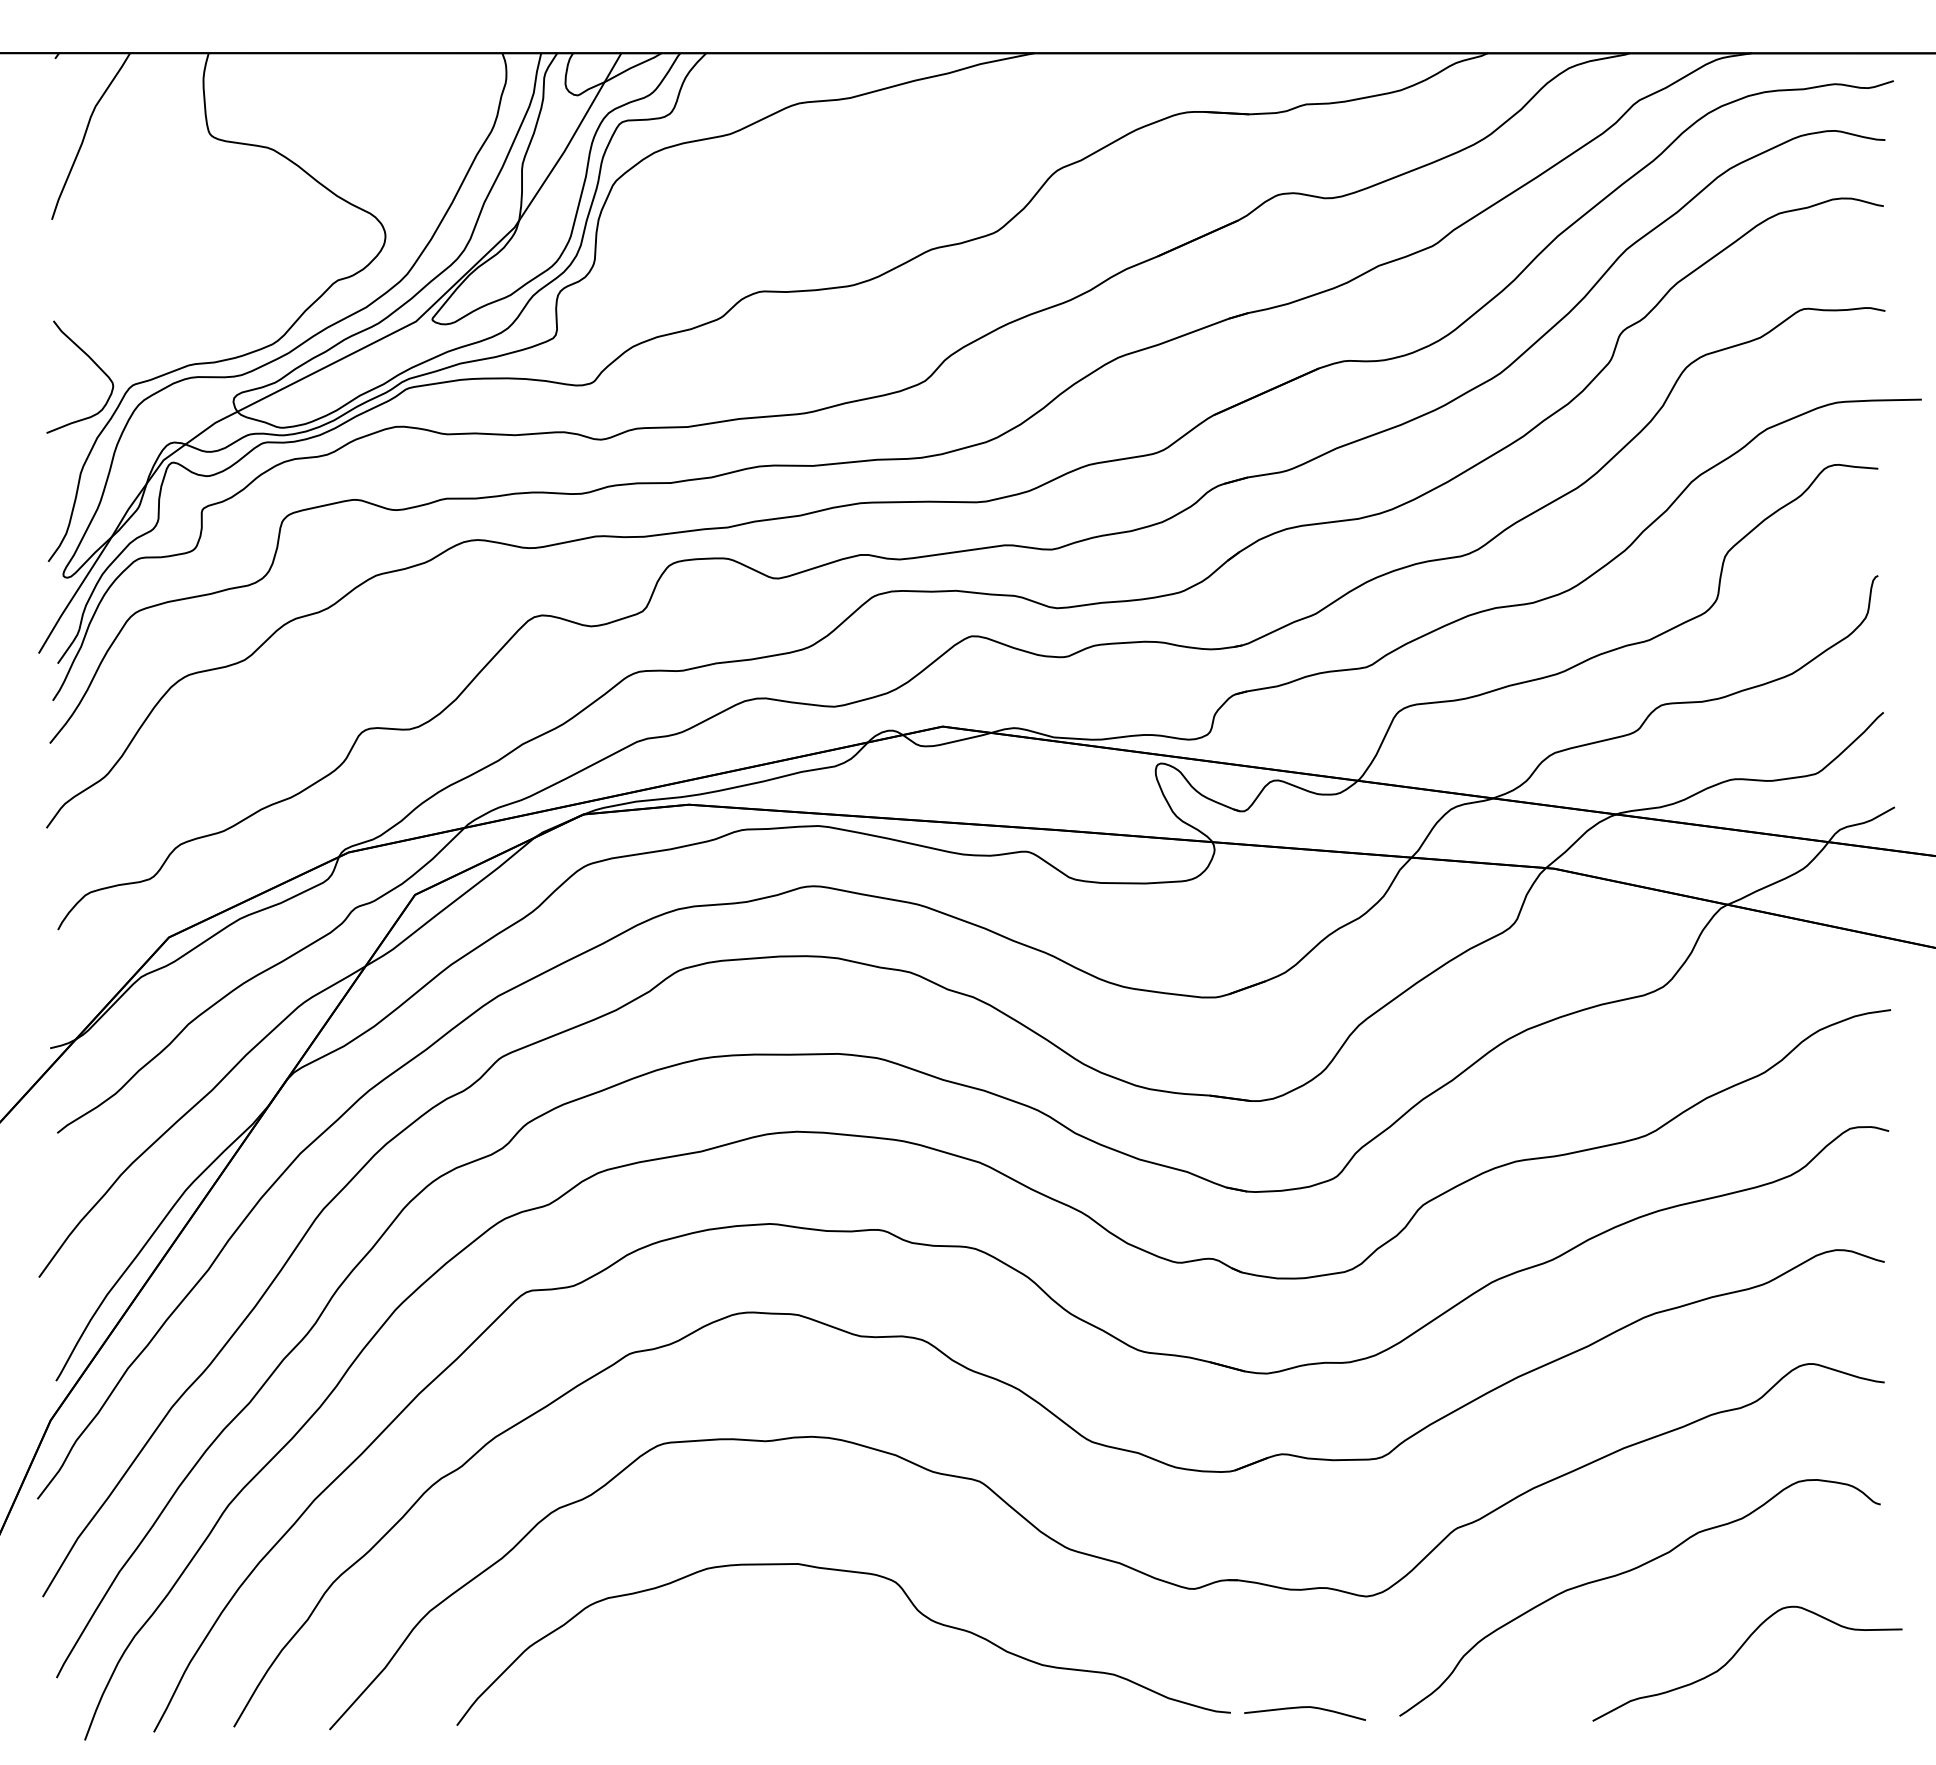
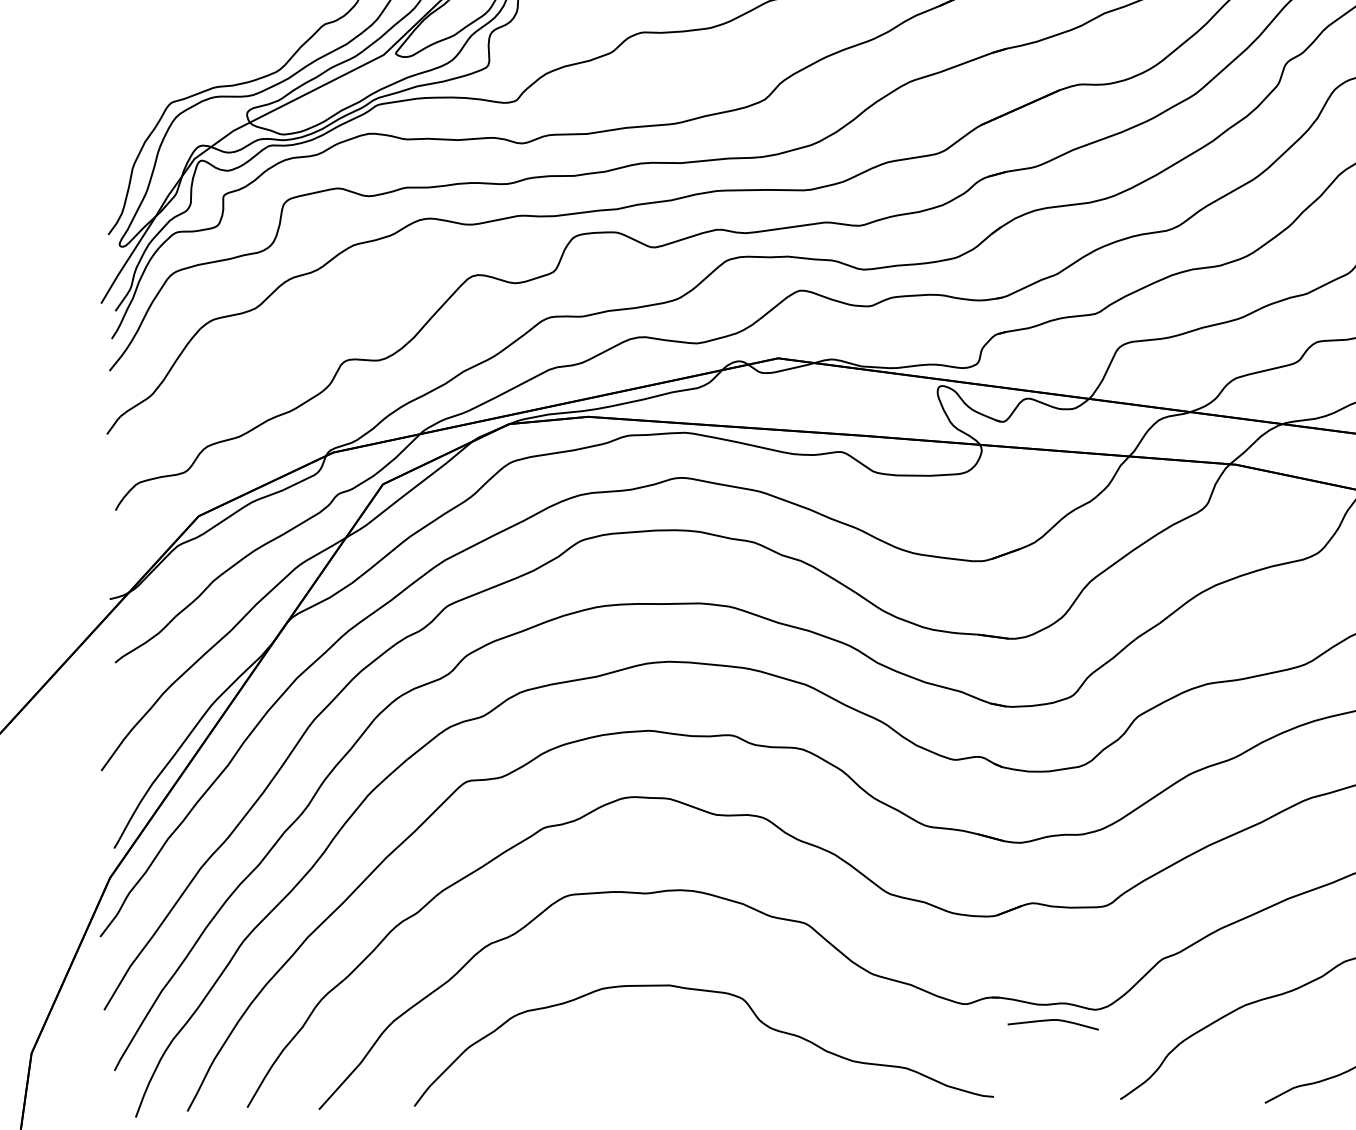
curve: (93, 362) -> (142, 85), removed
curve: (1304, 1708) -> (1052, 1021), moved

